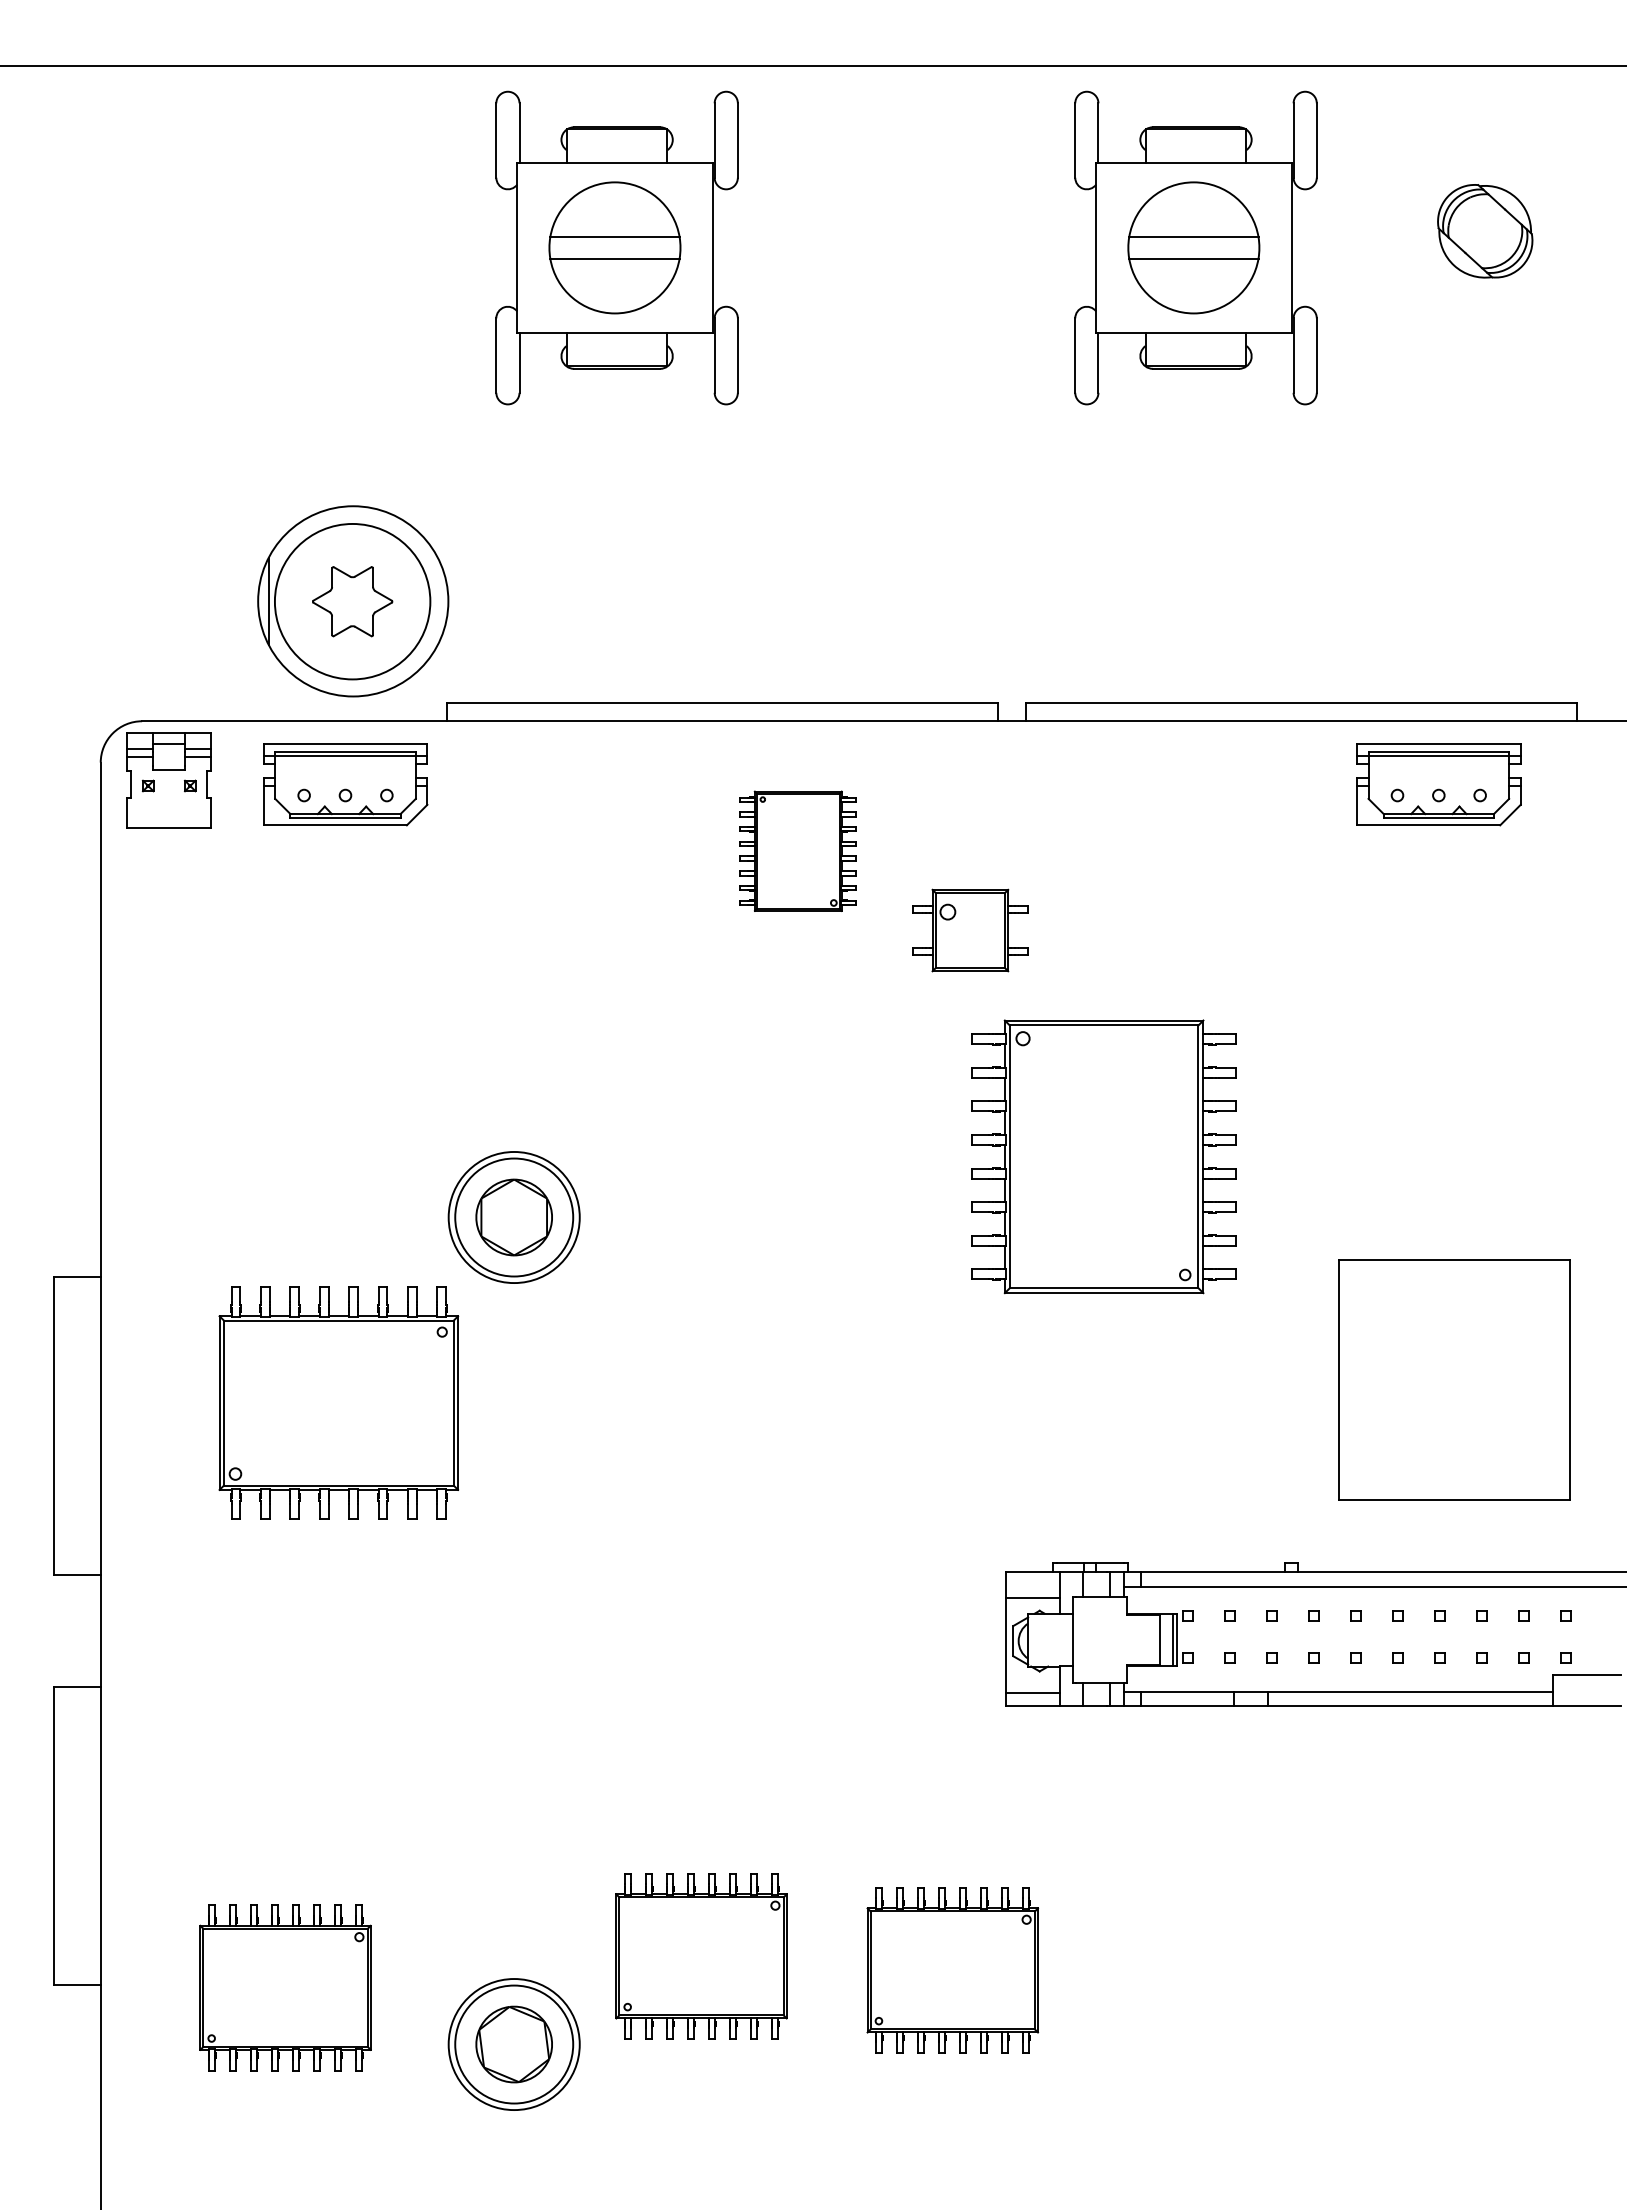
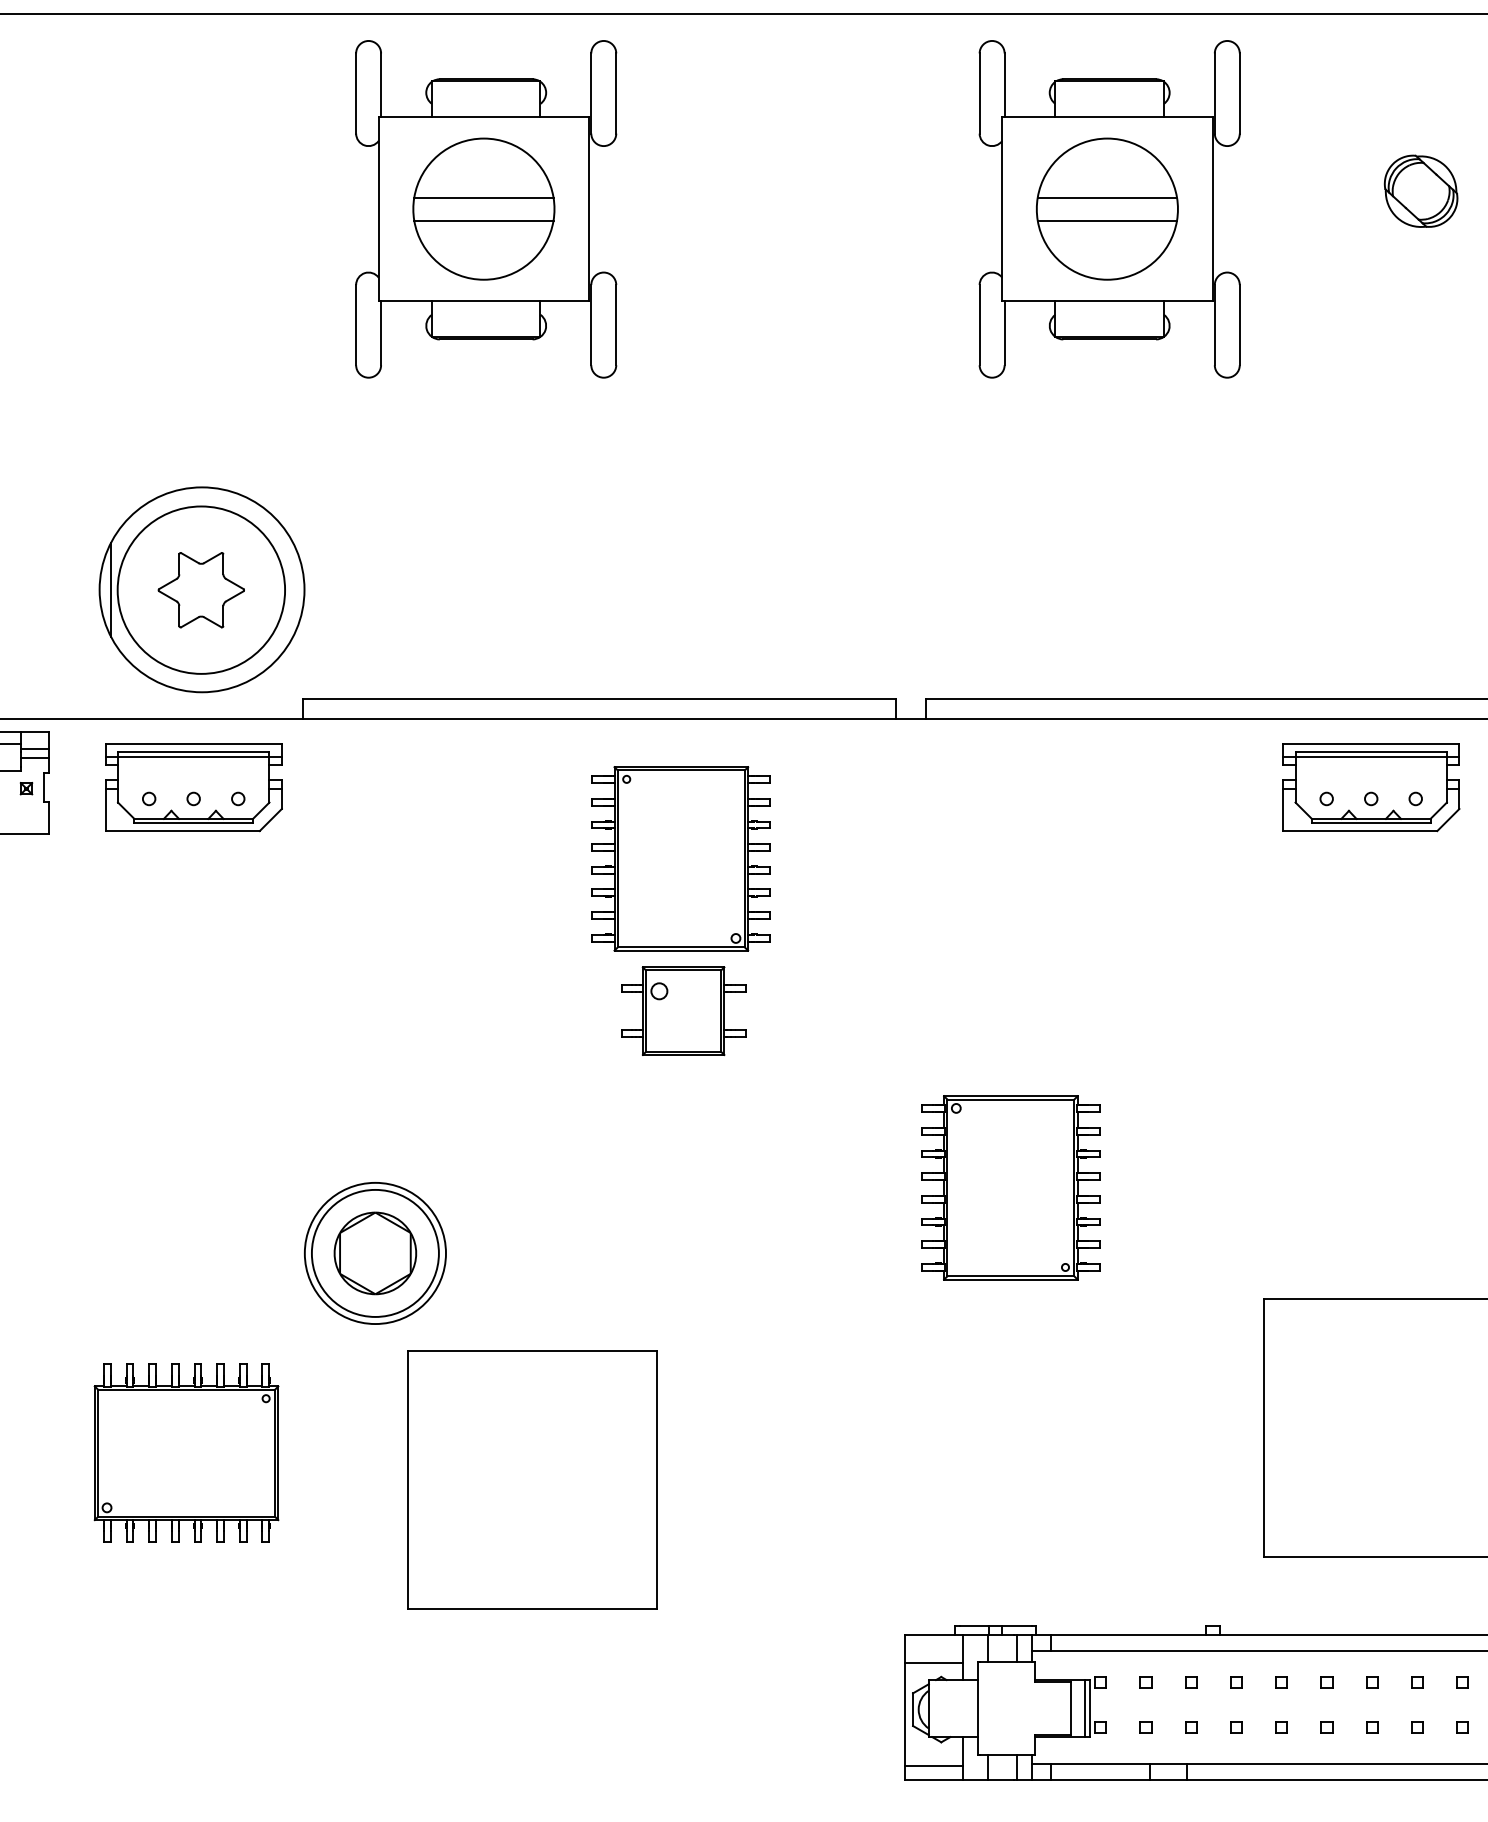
part: (1484, 231) -> (1420, 191), size x0.71
part: (798, 851) -> (681, 859), size x1.43
part: (970, 930) -> (683, 1011), moved
part: (1104, 1156) -> (1011, 1187), size x0.62
part: (338, 1402) -> (186, 1452), size x0.71
part: (659, 1427) -> (531, 1479), added

